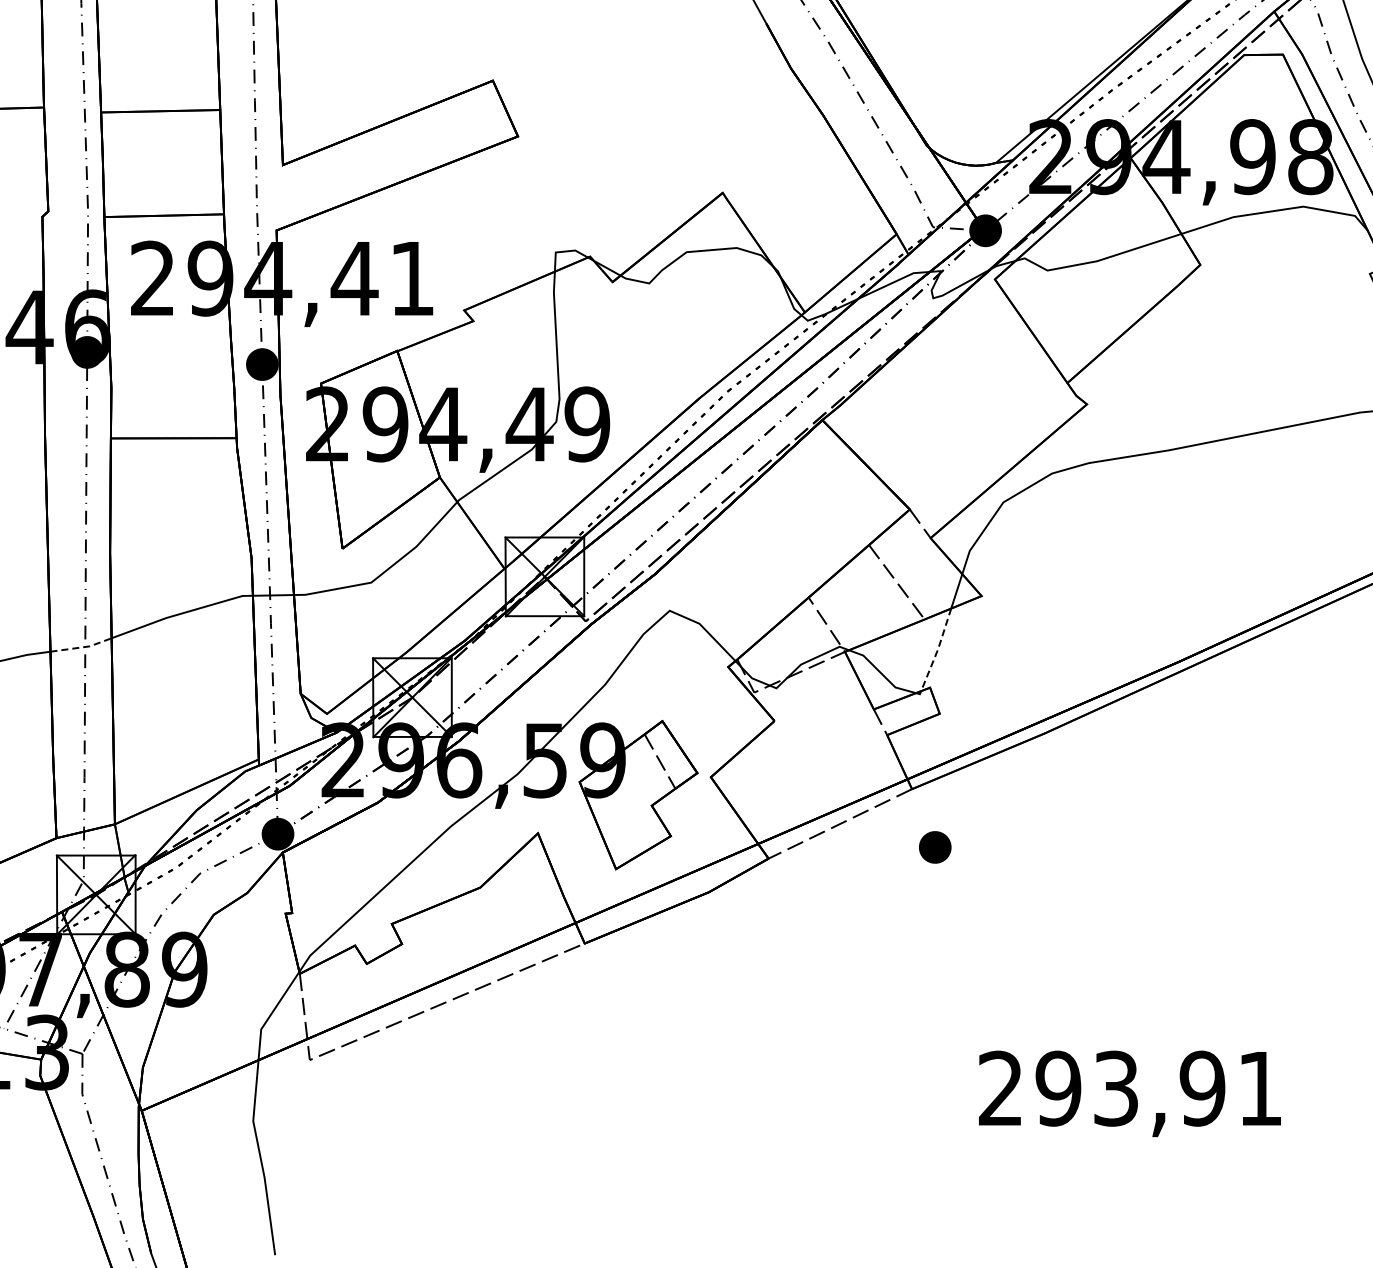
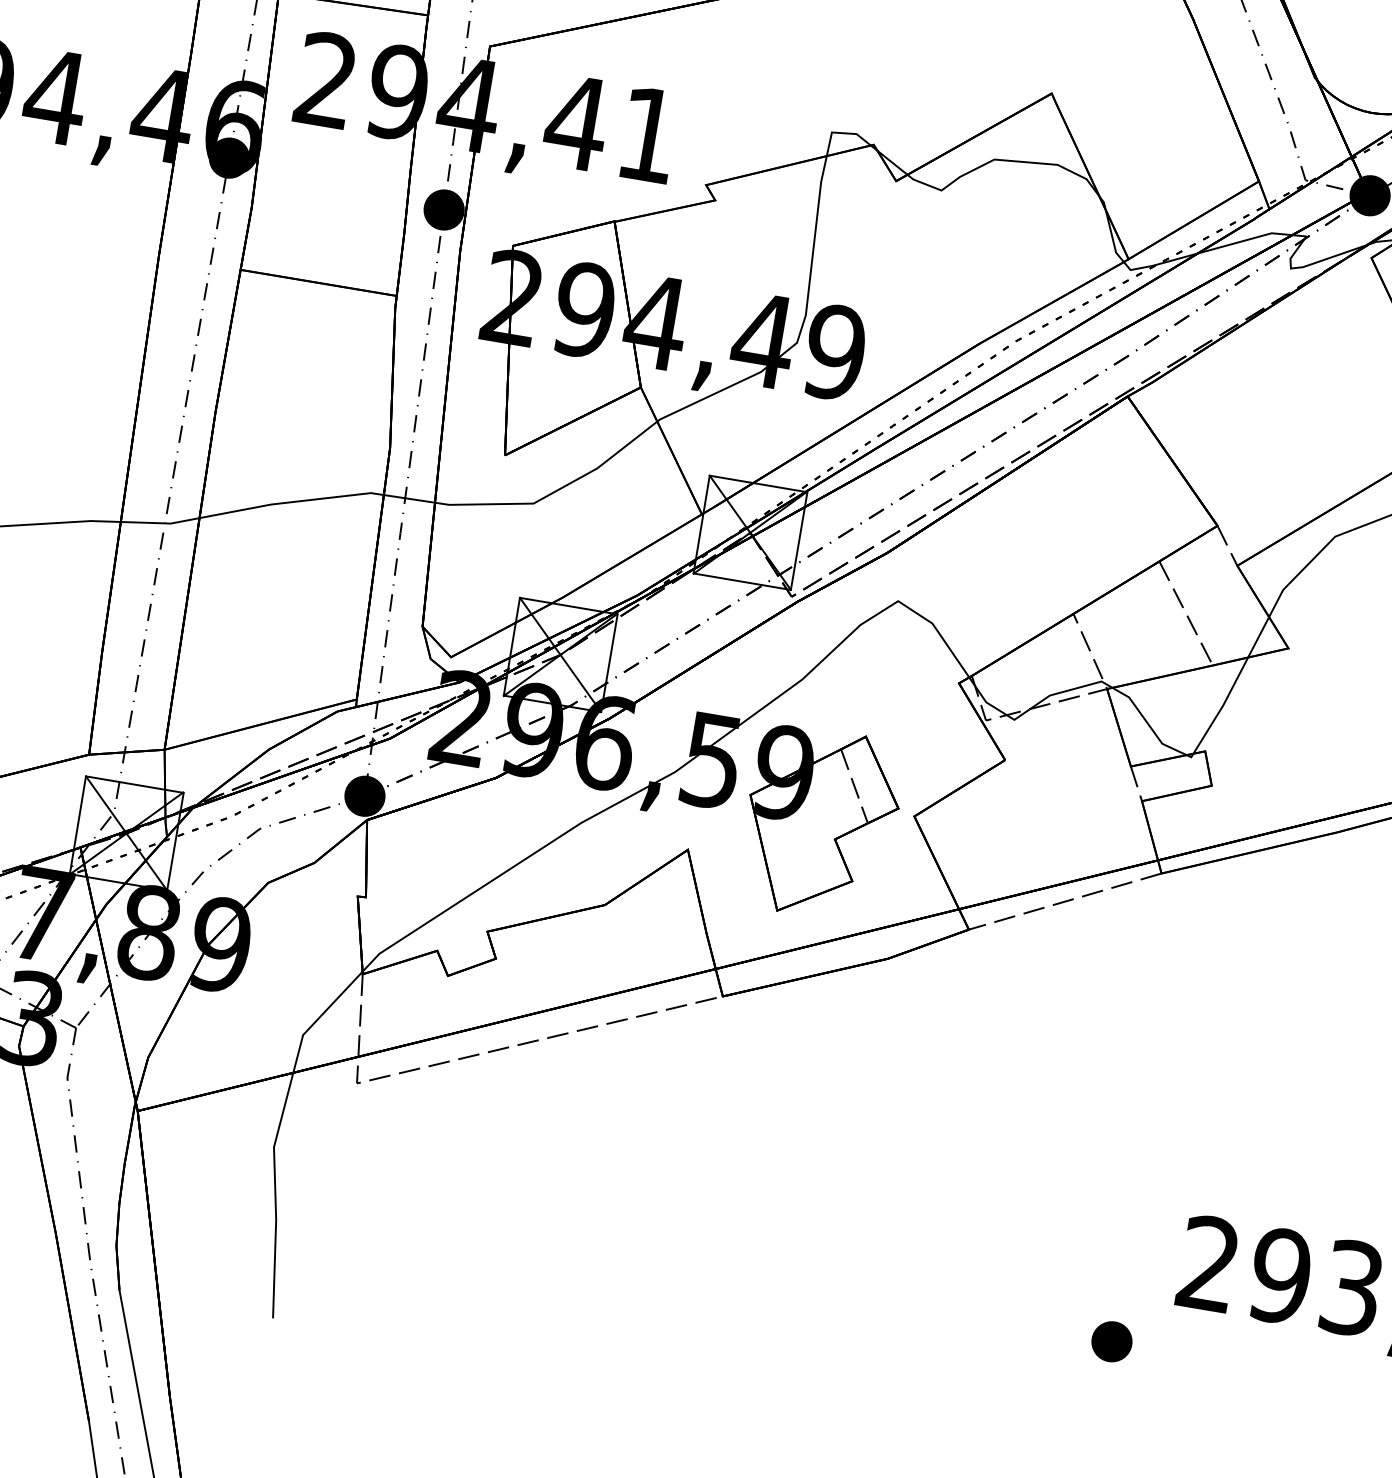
line: (82, 647) -> (161, 523), dashed -> solid
line: (938, 649) -> (1223, 705), dashed -> solid
part: (935, 847) -> (1112, 1341), moved

